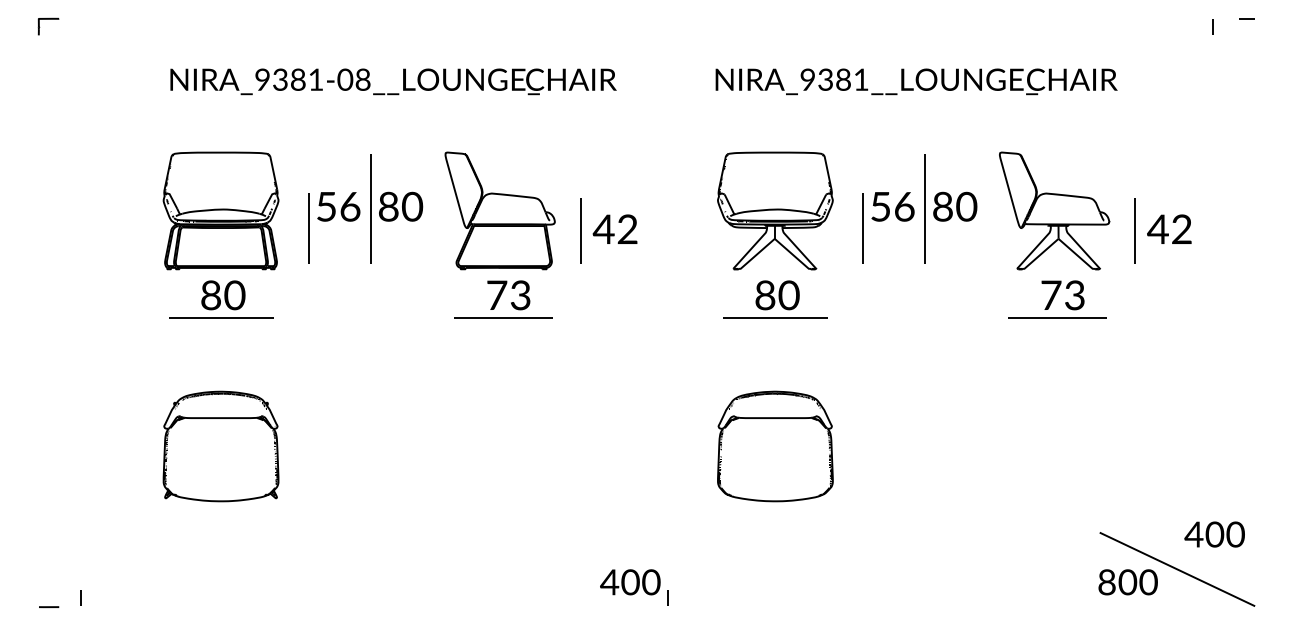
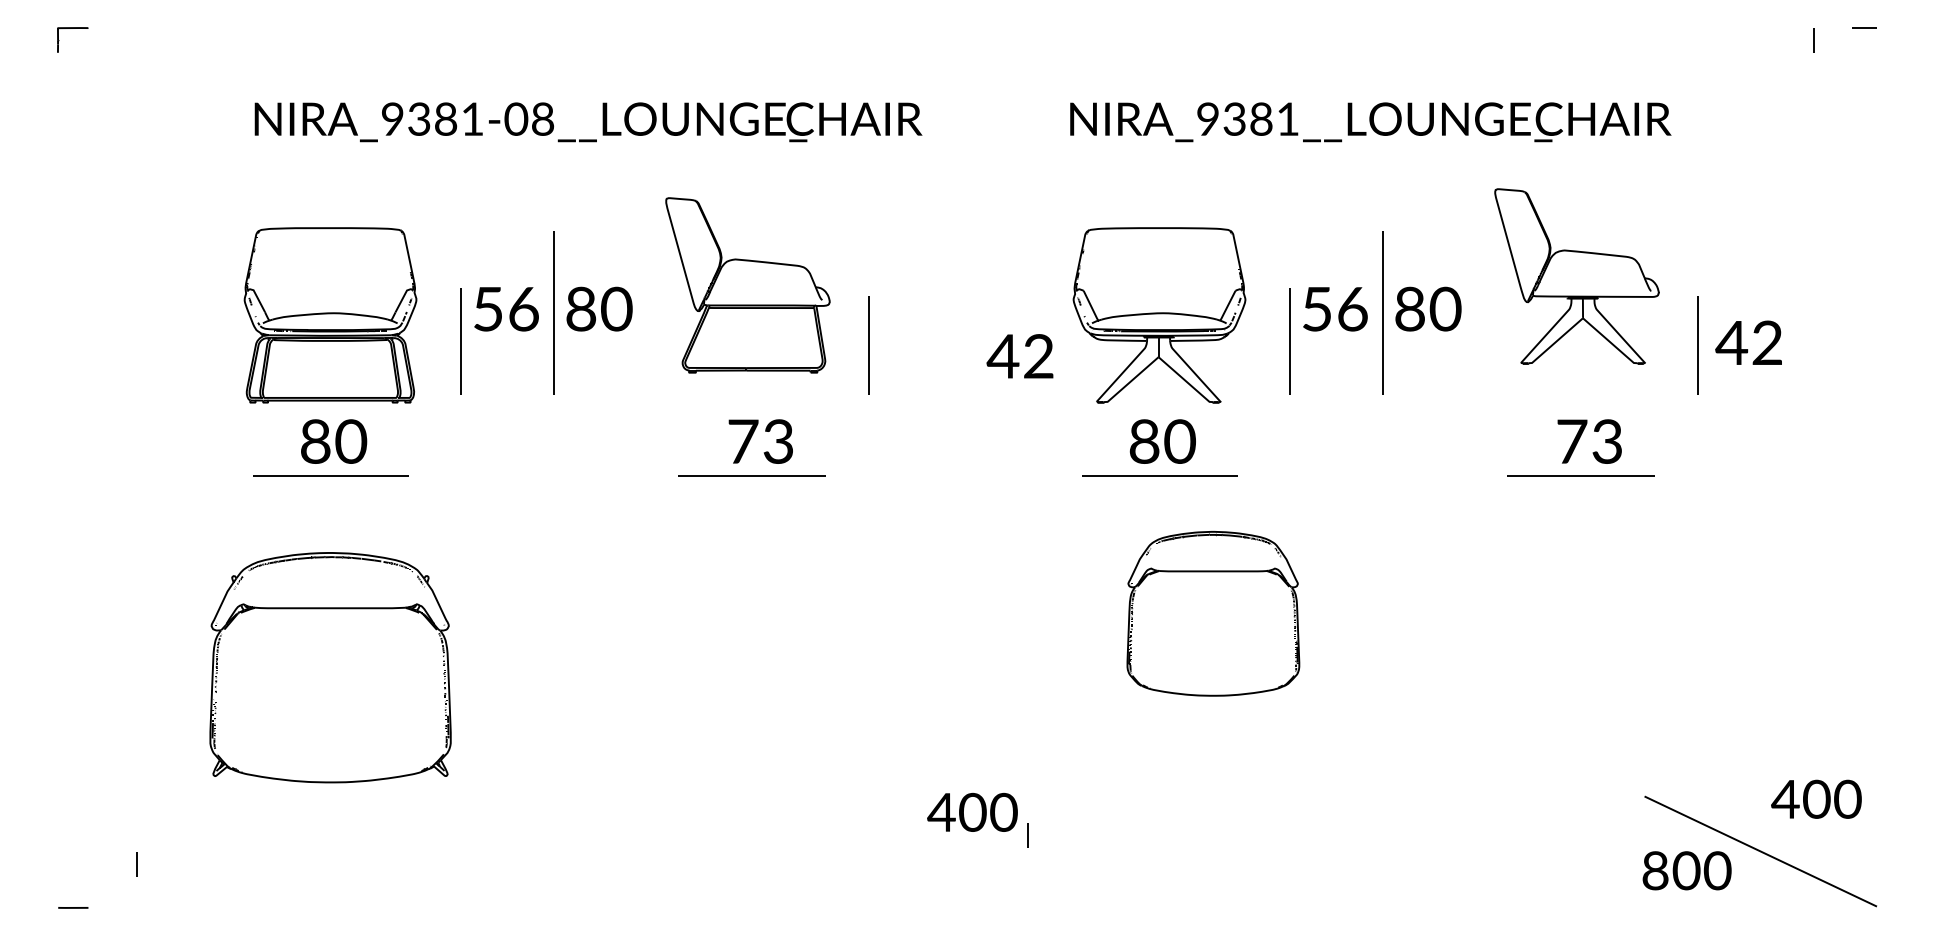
part: (499, 210) -> (746, 284), moved
part: (1054, 210) -> (1576, 275), moved
text: (614, 228) -> (1019, 355), moved
part: (220, 446) -> (329, 667), size x1.4
part: (775, 446) -> (1213, 613), moved
part: (634, 587) -> (978, 820), moved
line: (80, 597) -> (136, 863), moved

